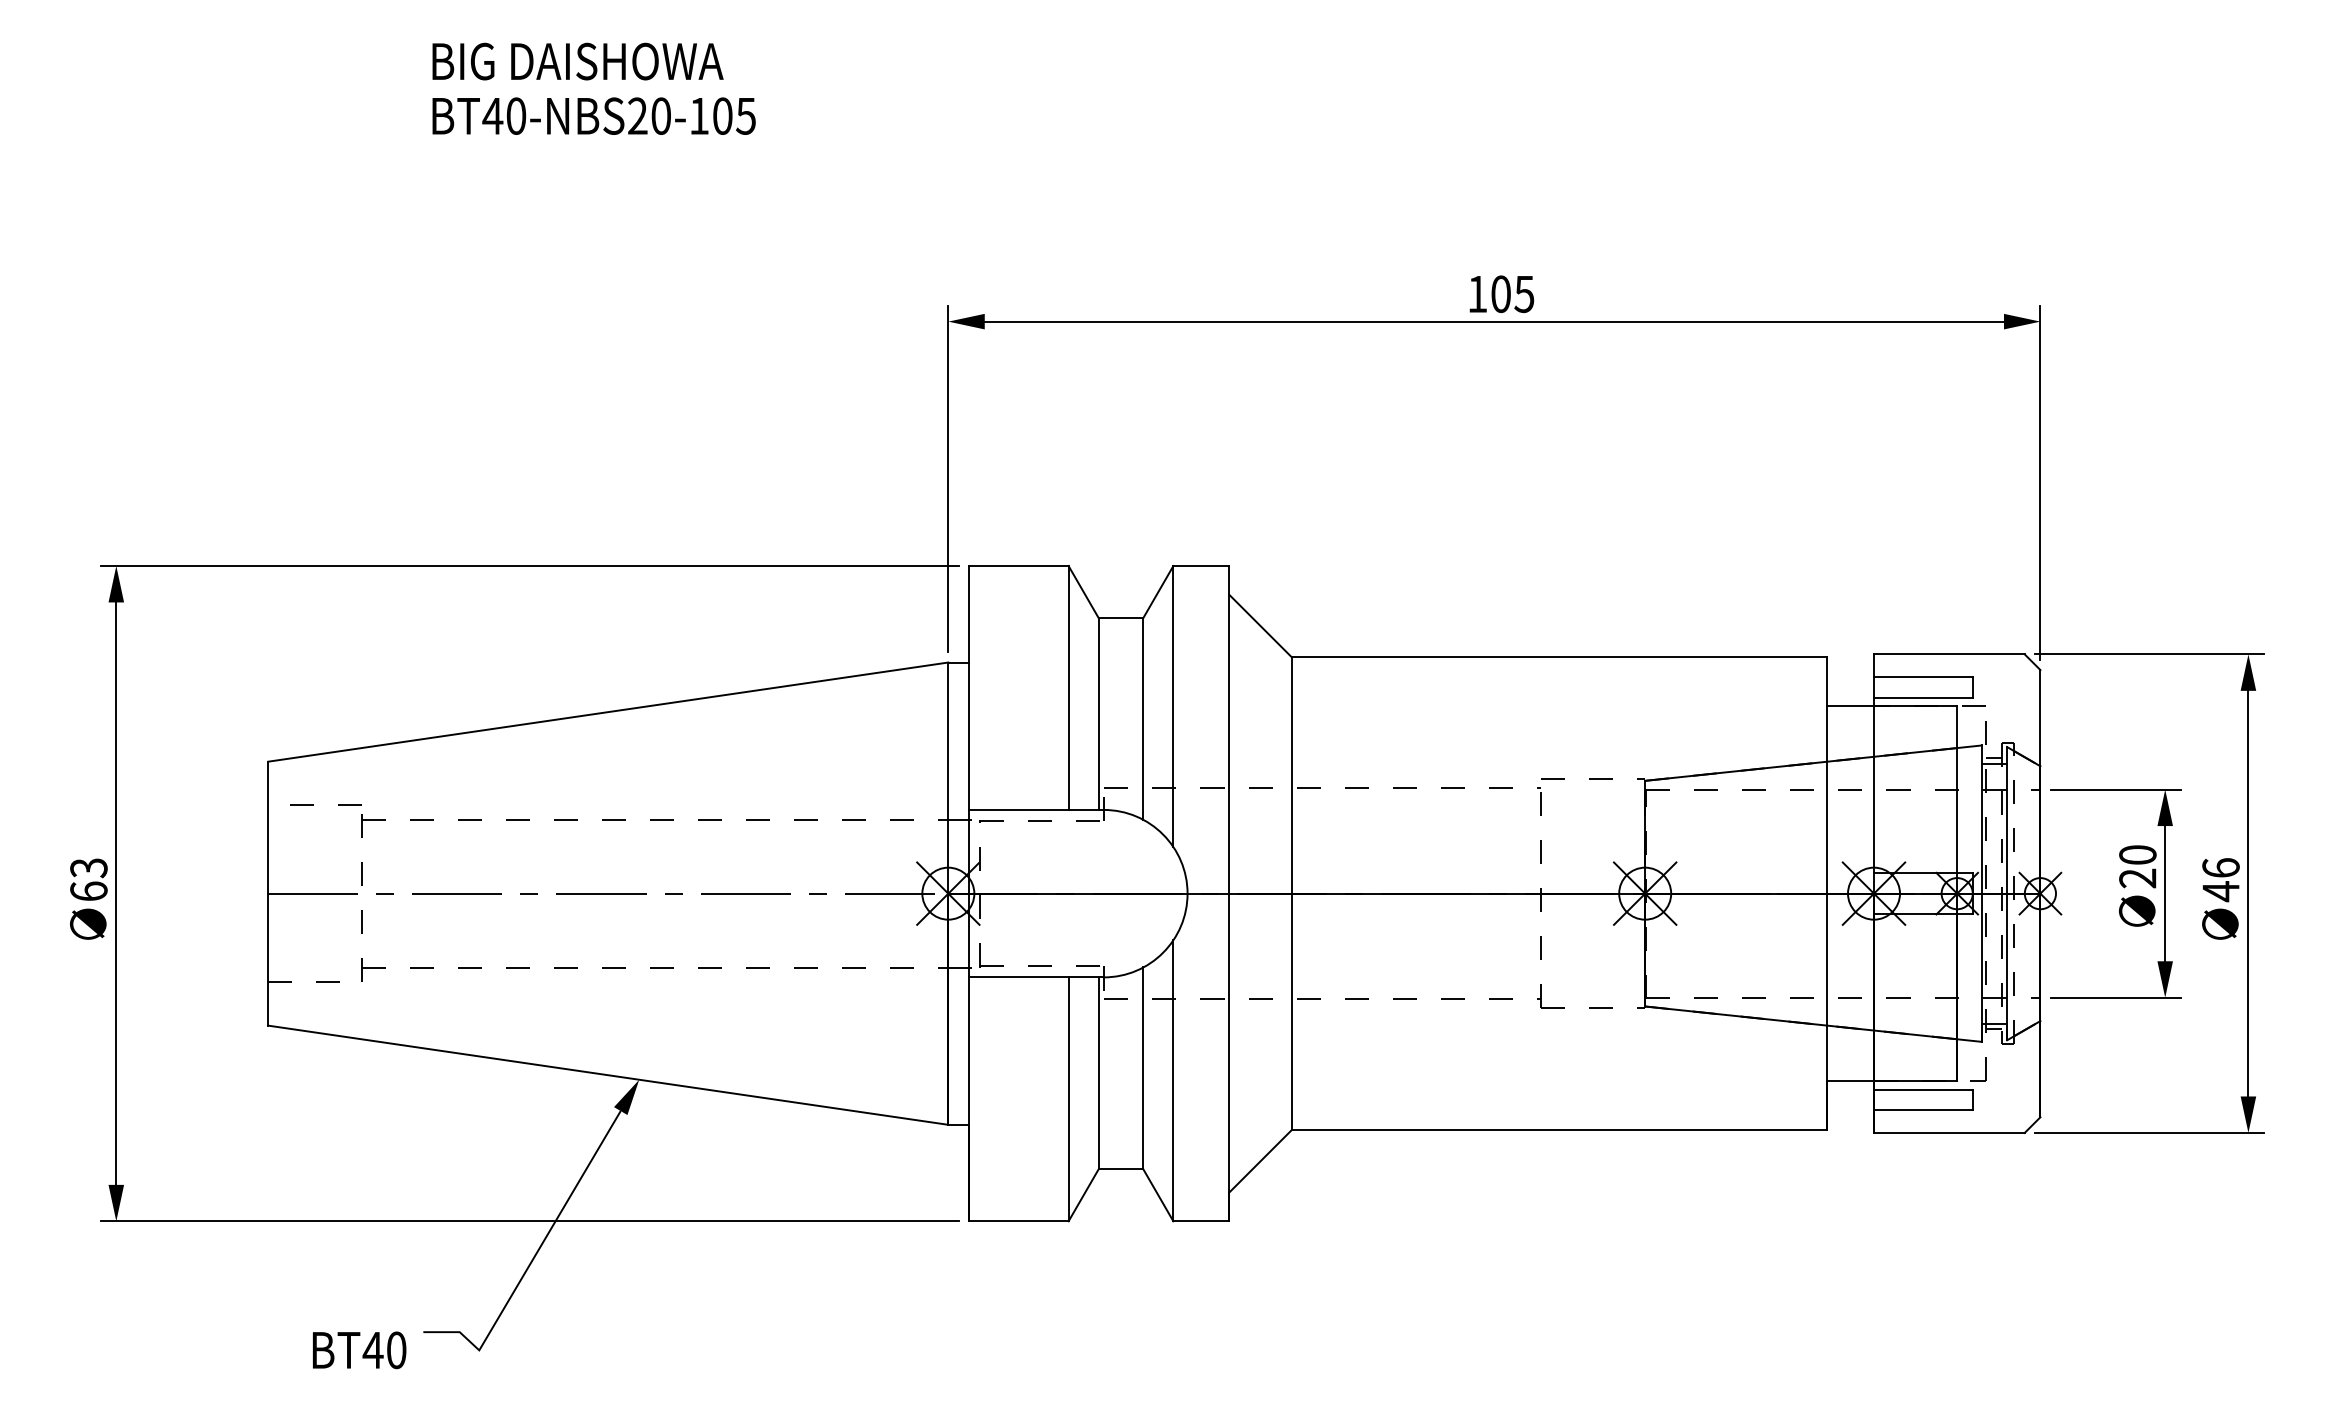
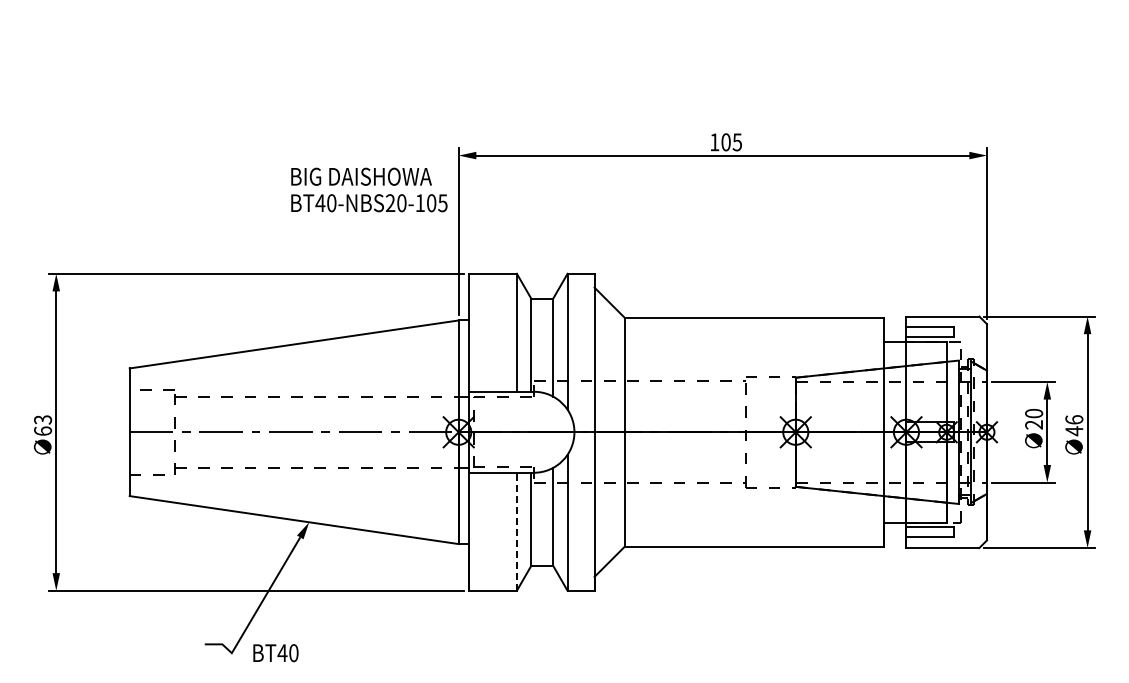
text: (594, 87) -> (369, 189), moved
line: (1067, 1098) -> (516, 531), solid -> dashed
text: (358, 1351) -> (275, 653), moved

